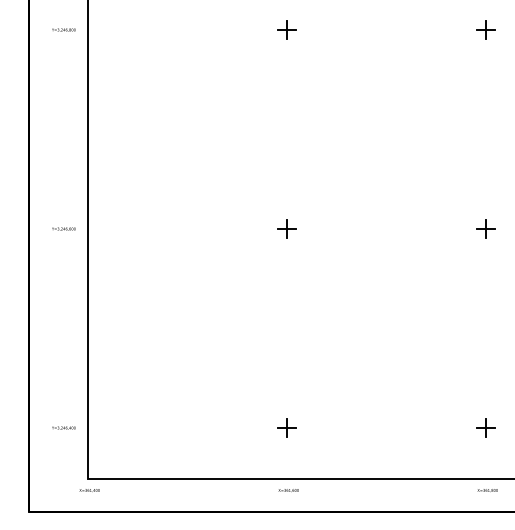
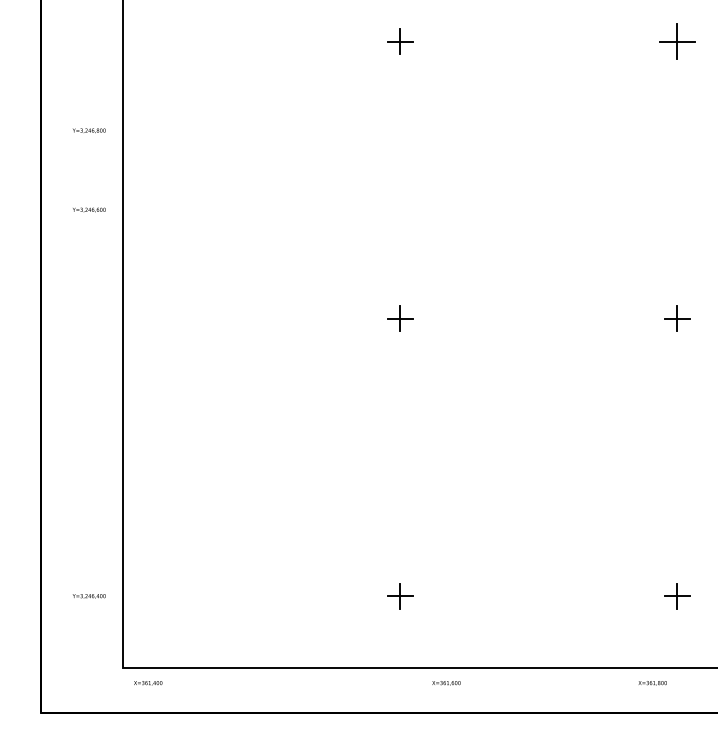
text: (63, 29) -> (88, 130), moved
part: (486, 29) -> (677, 41), size x1.4
text: (64, 228) -> (89, 209), moved
text: (89, 490) -> (148, 683), moved
text: (288, 490) -> (446, 683), moved
text: (487, 490) -> (652, 683), moved

